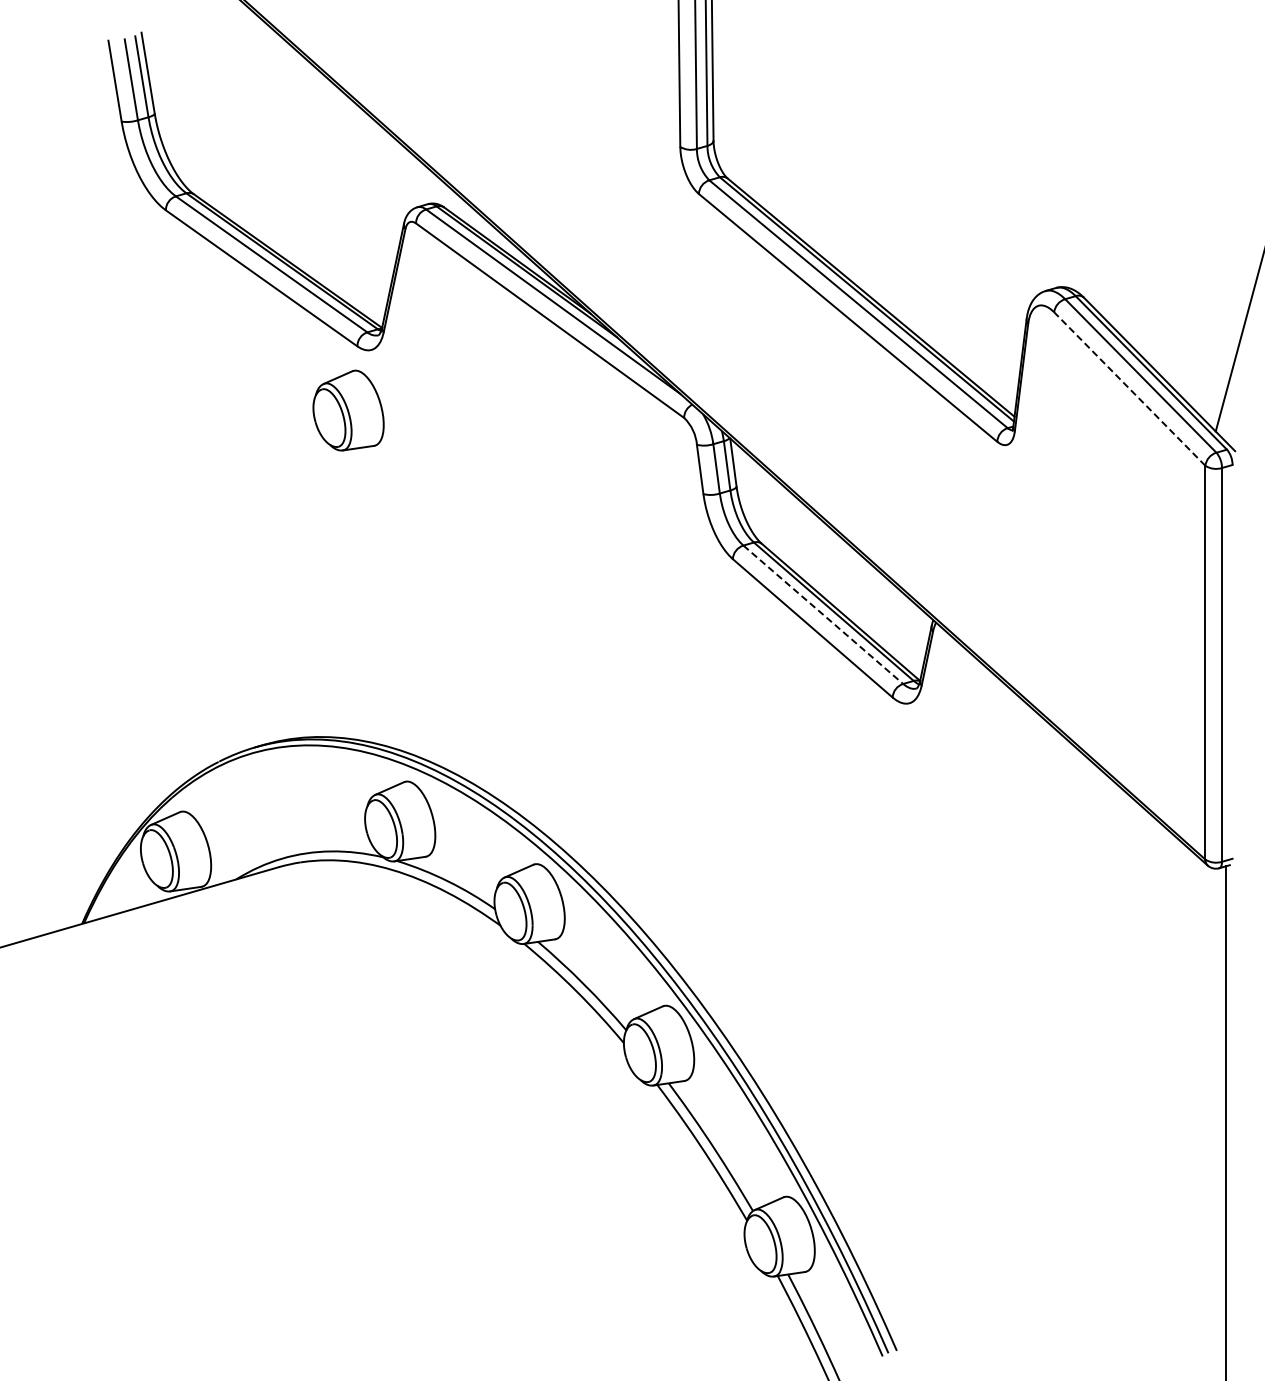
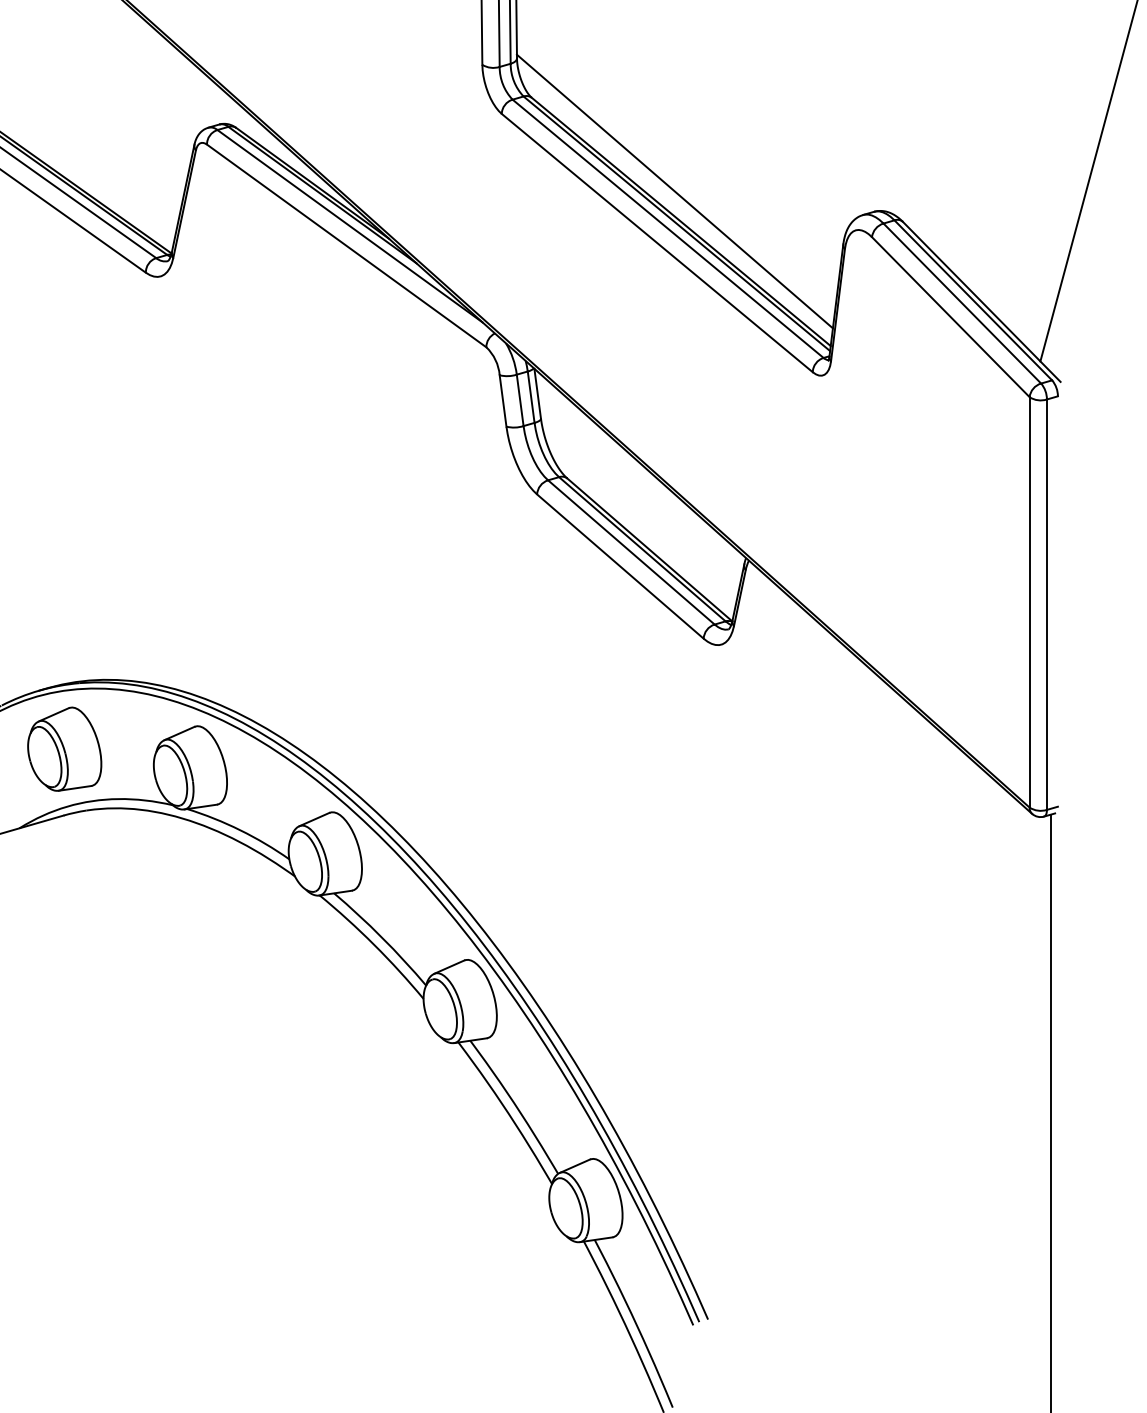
line: (864, 268) -> (674, 191), added
line: (1129, 389) -> (950, 317), dashed -> solid
part: (348, 410) -> (64, 749), moved
line: (823, 614) -> (631, 552), dashed -> solid

